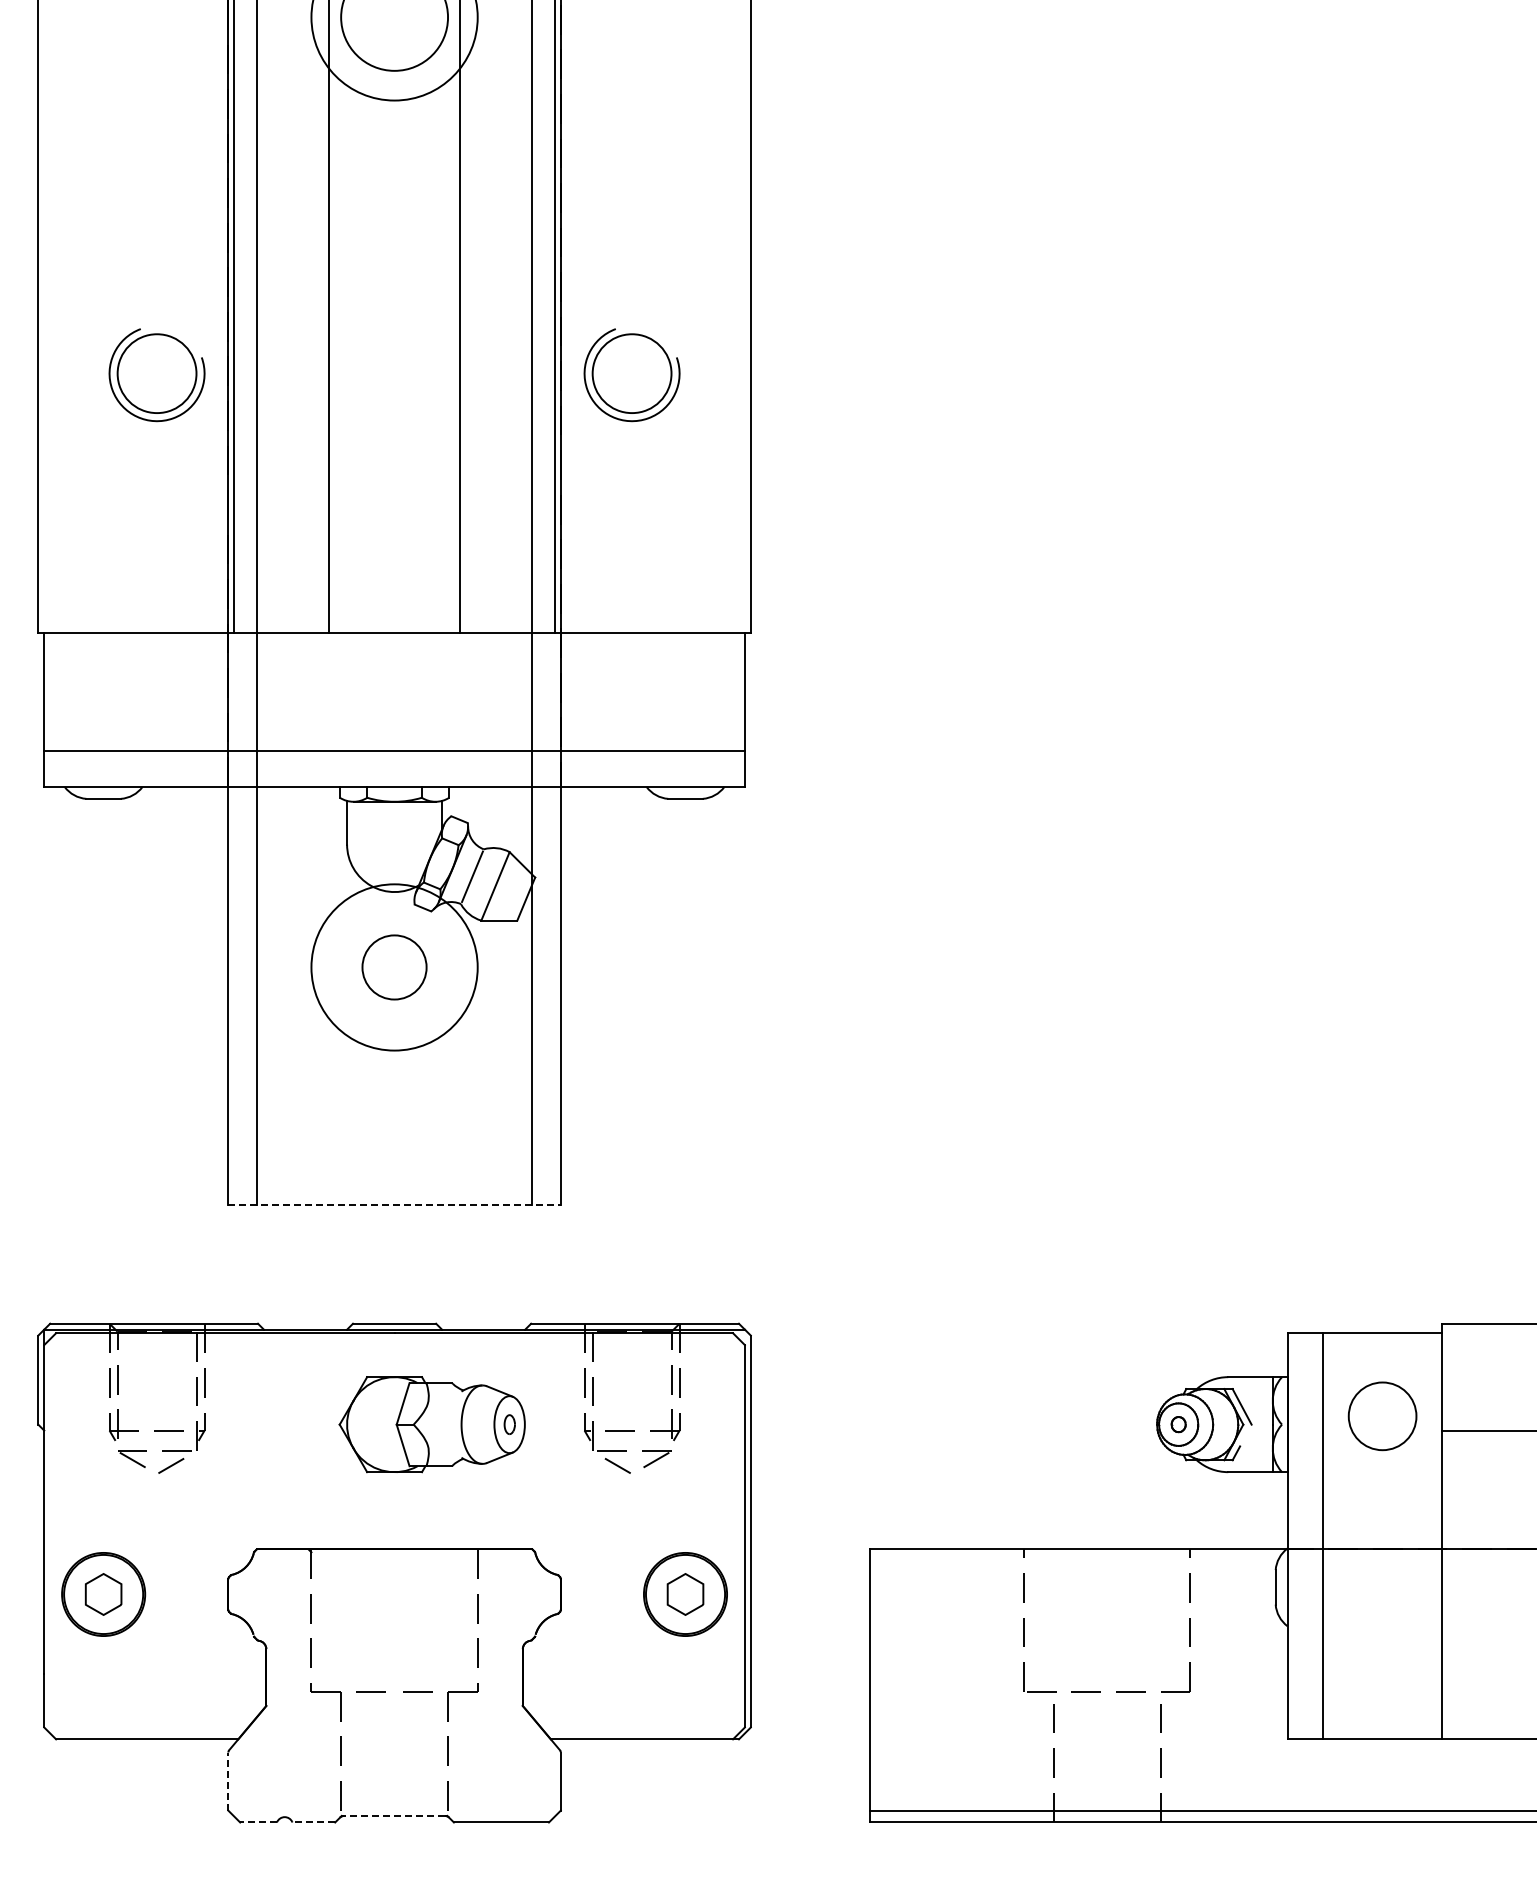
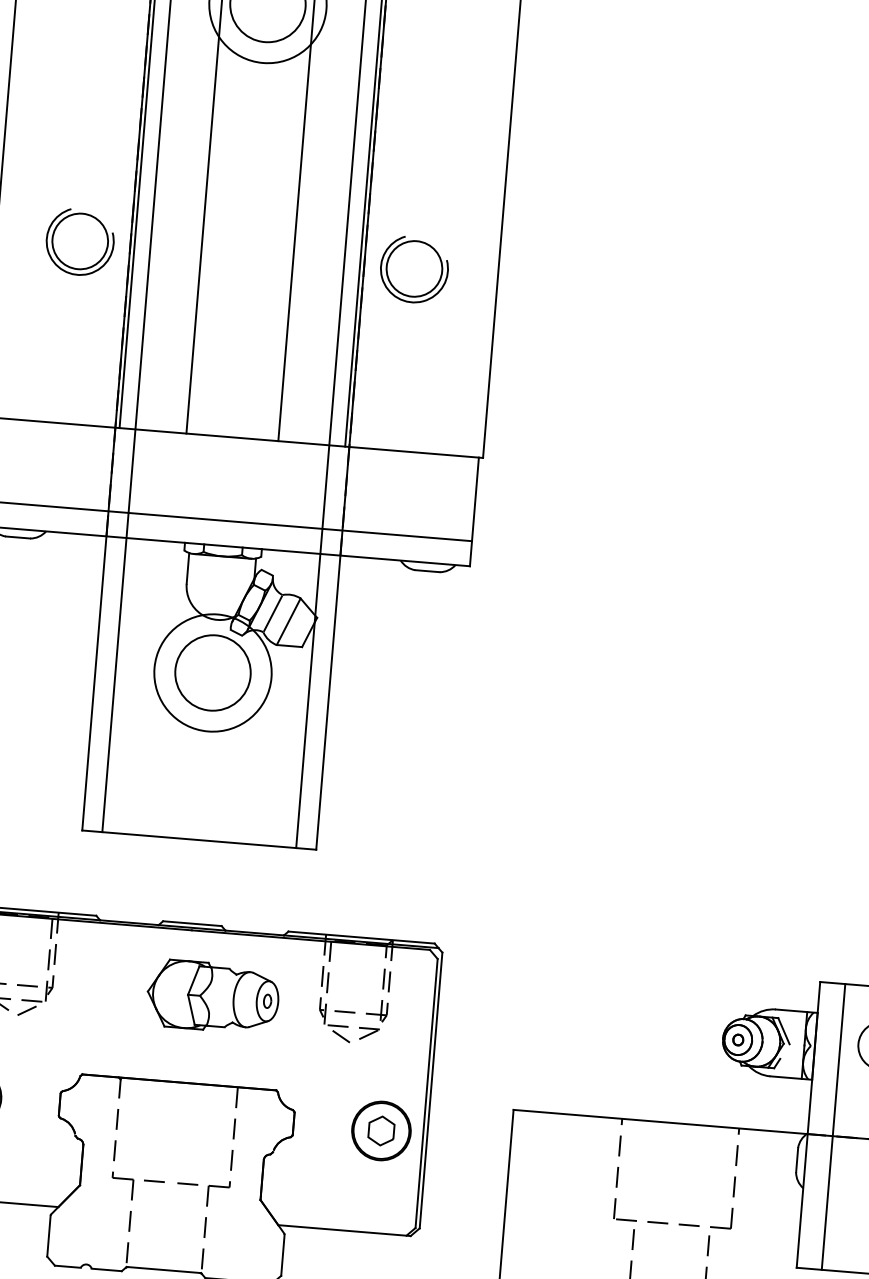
circle: (394, 967) -> (212, 673), size x1.67
line: (395, 1204) -> (199, 839), dashed -> solid
line: (228, 1781) -> (49, 1236), dashed -> solid
line: (394, 1815) -> (163, 1269), dashed -> solid
line: (258, 1822) -> (67, 1266), dashed -> solid
line: (313, 1822) -> (106, 1269), dashed -> solid

